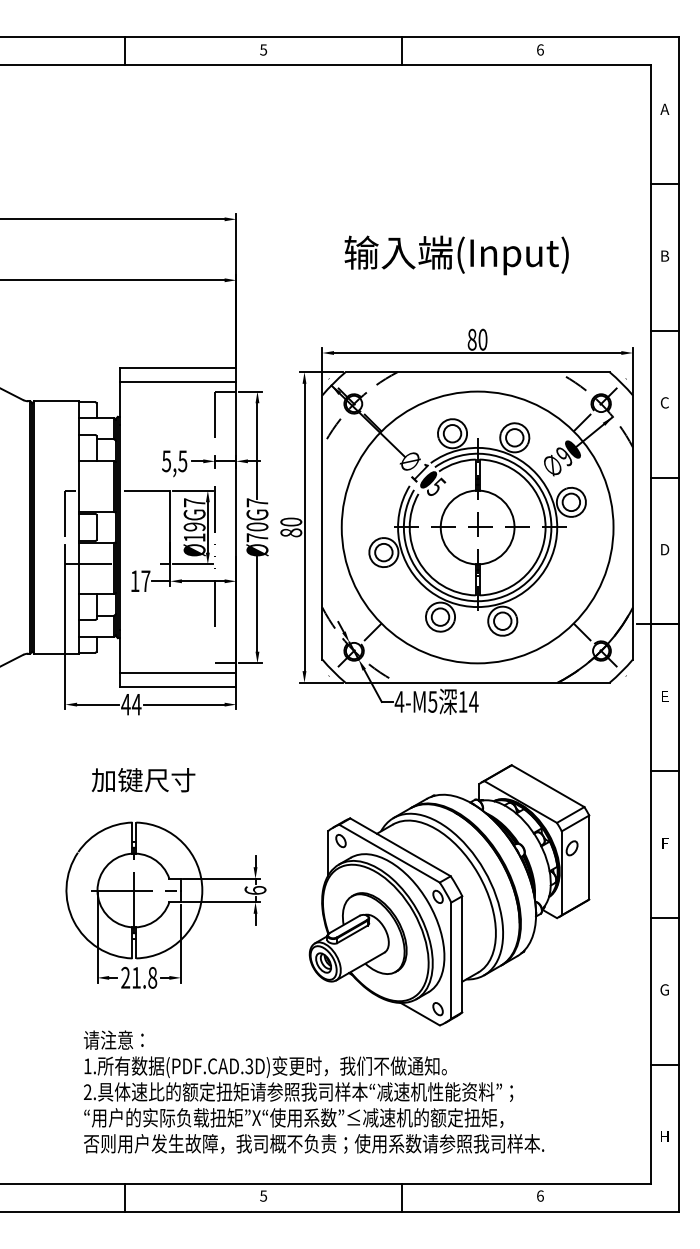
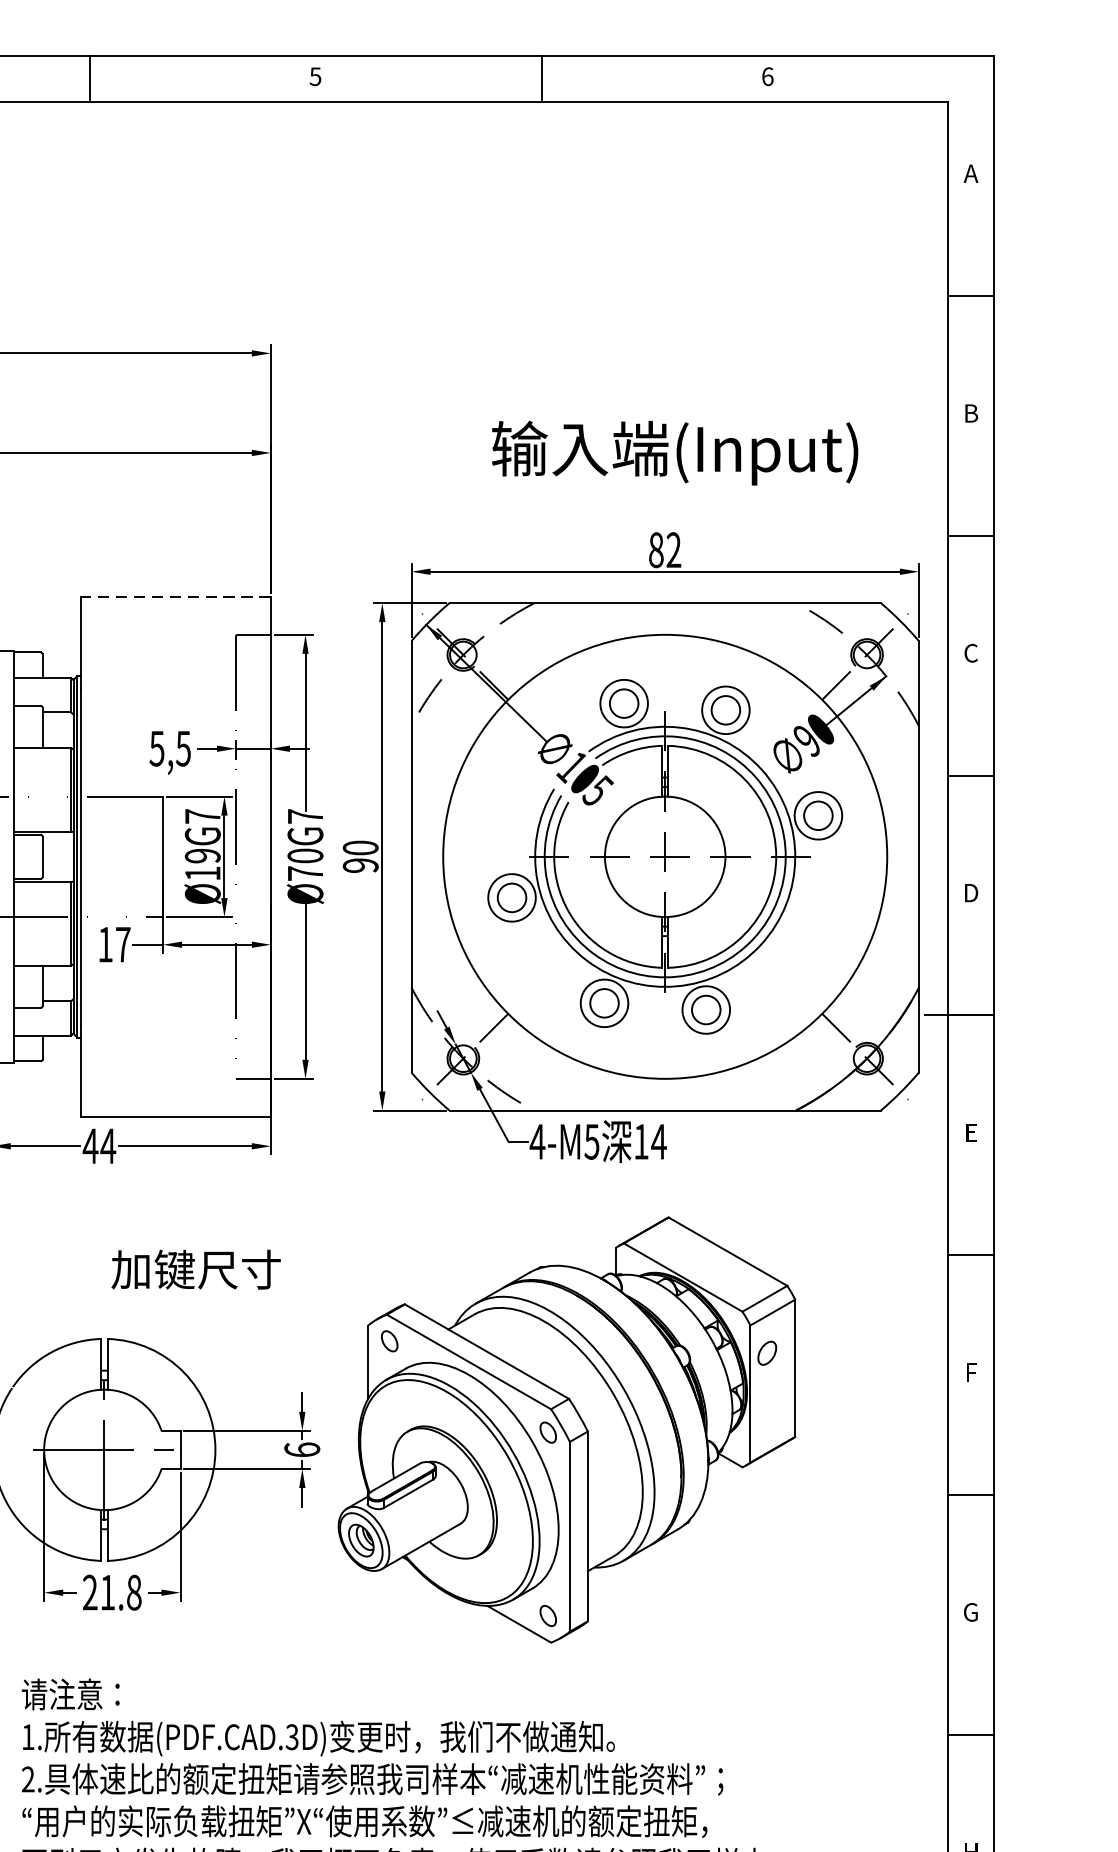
text: (456, 255) -> (674, 453), moved
text: (482, 339) -> (673, 549), 80 -> 82
line: (177, 368) -> (174, 597), solid -> dashed
line: (177, 382) -> (174, 619), removed
text: (291, 532) -> (361, 865), 80 -> 90
line: (177, 672) -> (174, 1093), removed
text: (143, 780) -> (196, 1270), moved
part: (449, 895) -> (566, 1430), moved

